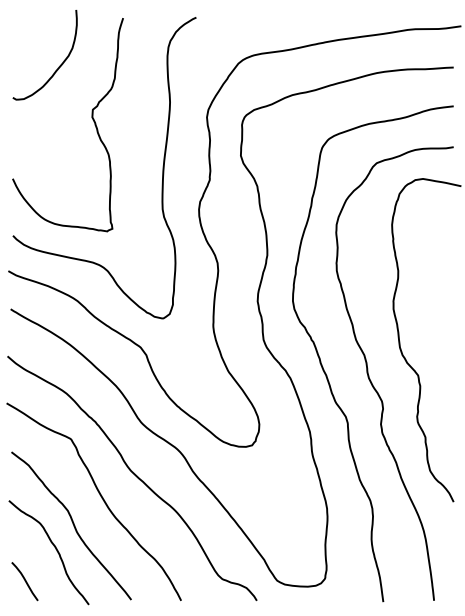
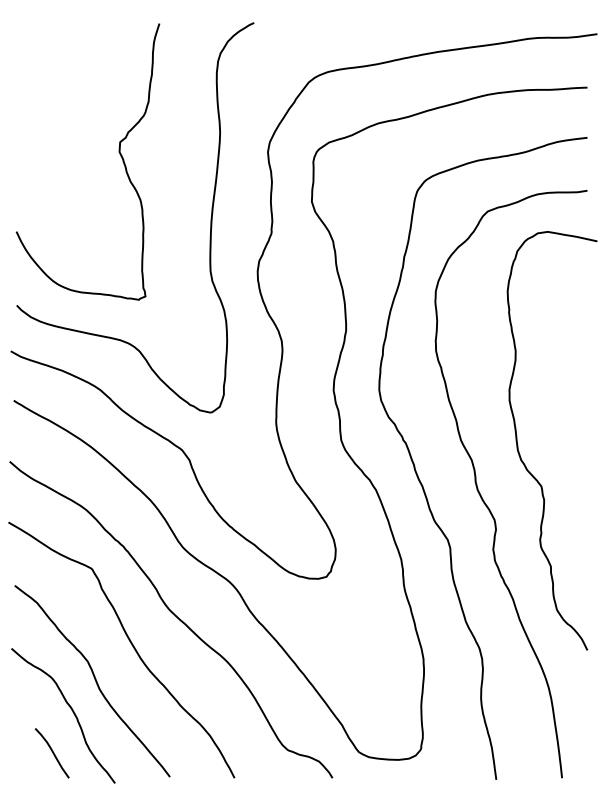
curve: (60, 64) -> (78, 83), removed
curve: (25, 581) -> (52, 753), moved

